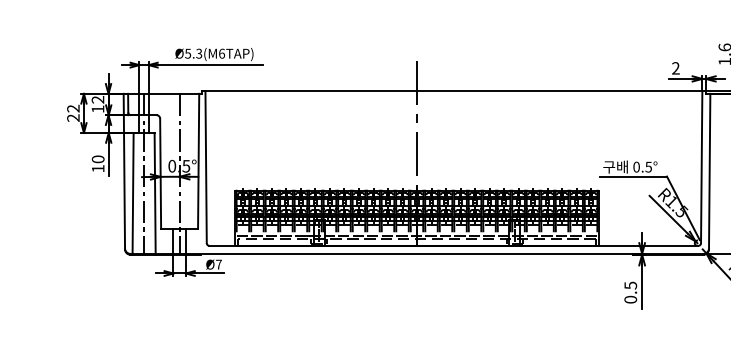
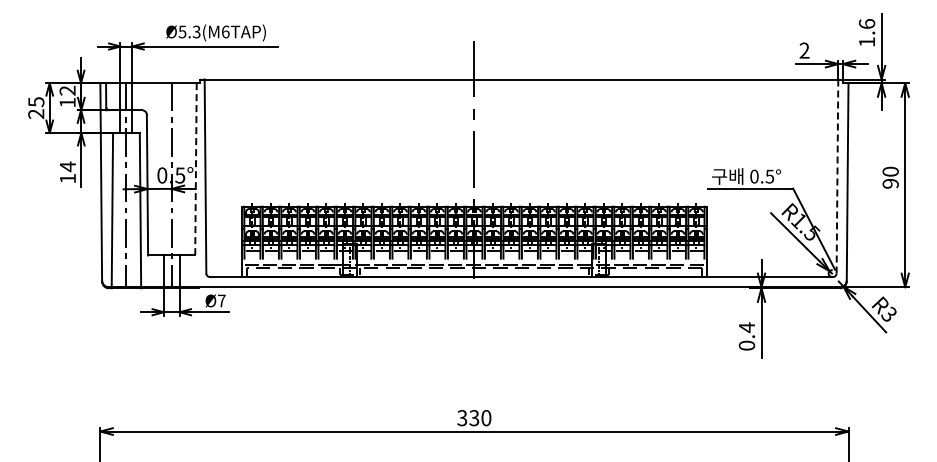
text: (73, 109) -> (36, 102), 22 -> 25
text: (97, 159) -> (67, 166), 10 -> 14
line: (198, 161) -> (195, 169), solid -> dashed
line: (701, 167) -> (837, 177), solid -> dashed
text: (631, 285) -> (747, 327), 0.5 -> 0.4

